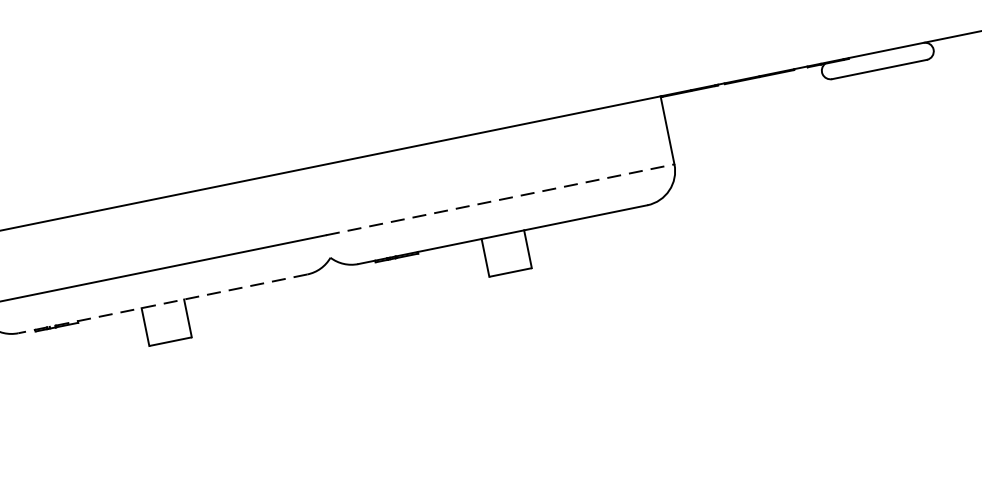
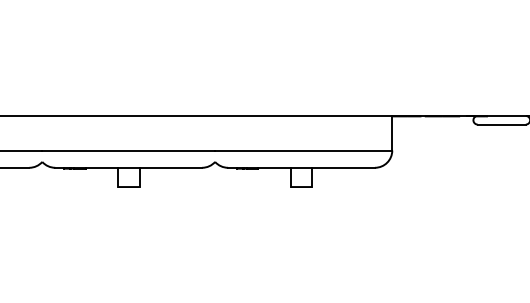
line: (499, 199) -> (303, 150), dashed -> solid
line: (162, 303) -> (128, 167), dashed -> solid

